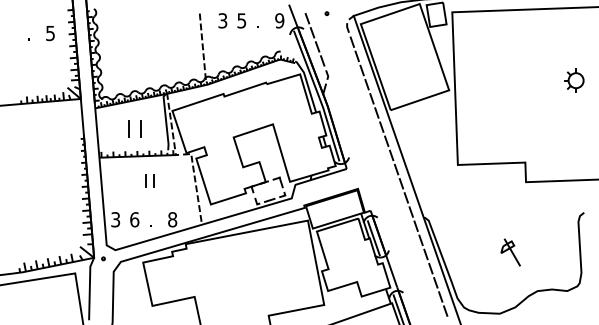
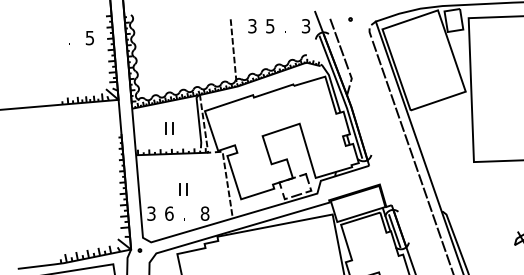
text: (279, 20) -> (305, 25), 9 -> 3
part: (134, 128) -> (169, 127), size x0.71
part: (149, 180) -> (183, 188), moved

